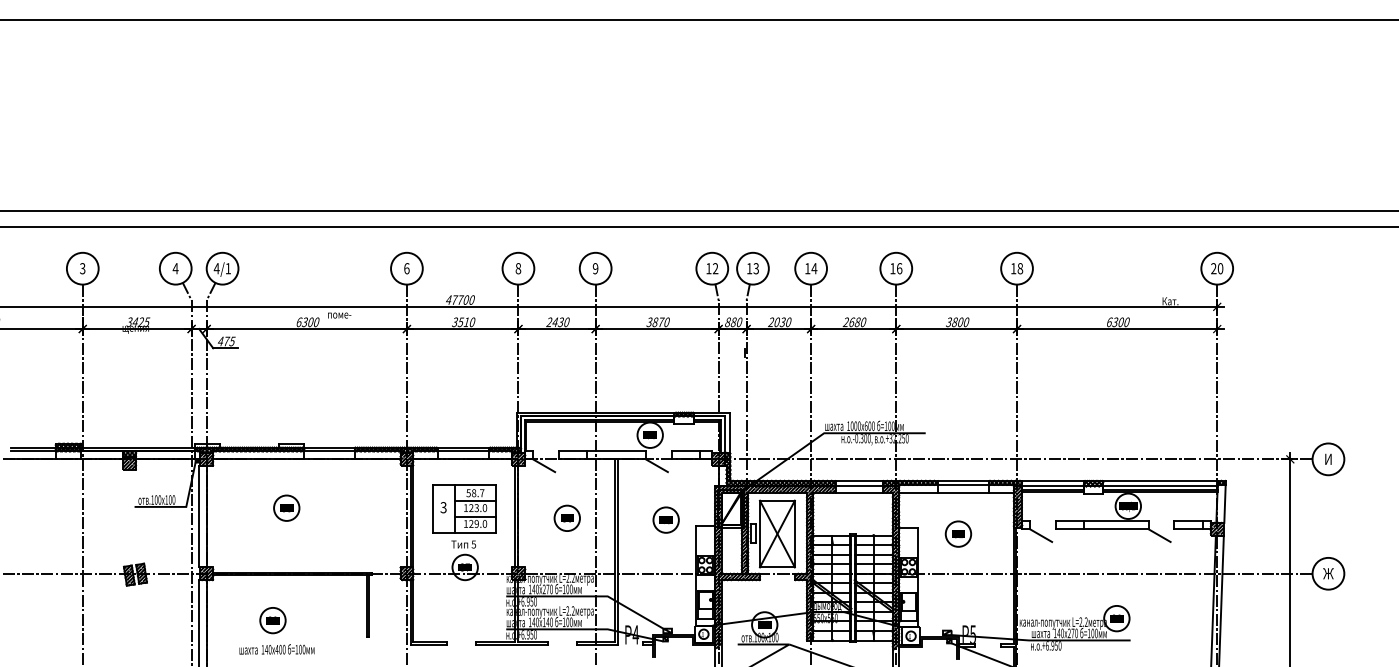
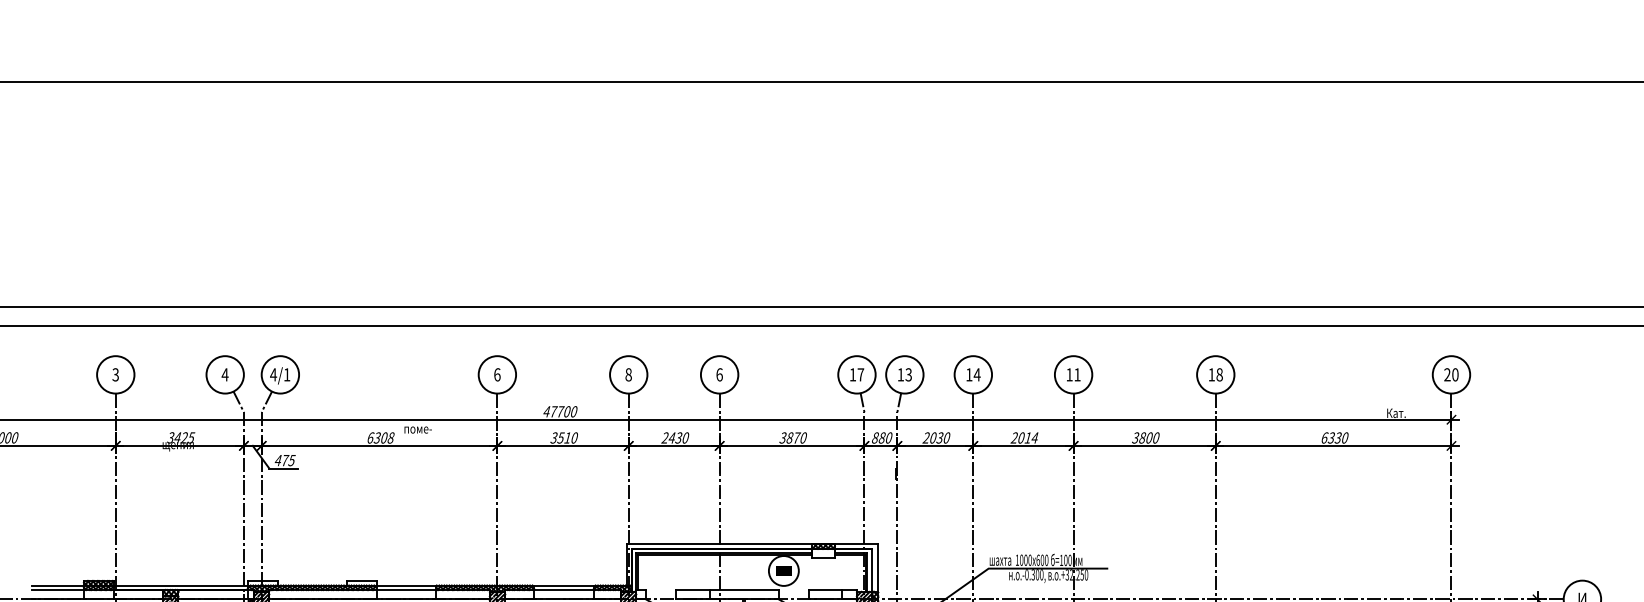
text: (595, 268) -> (719, 374), 9 -> 6
text: (715, 268) -> (860, 374), 12 -> 17
text: (899, 268) -> (1077, 374), 16 -> 11
text: (1120, 321) -> (1337, 437), 6300 -> 6330
text: (316, 322) -> (390, 438), 6300 -> 6308
text: (857, 322) -> (1027, 438), 2680 -> 2014

